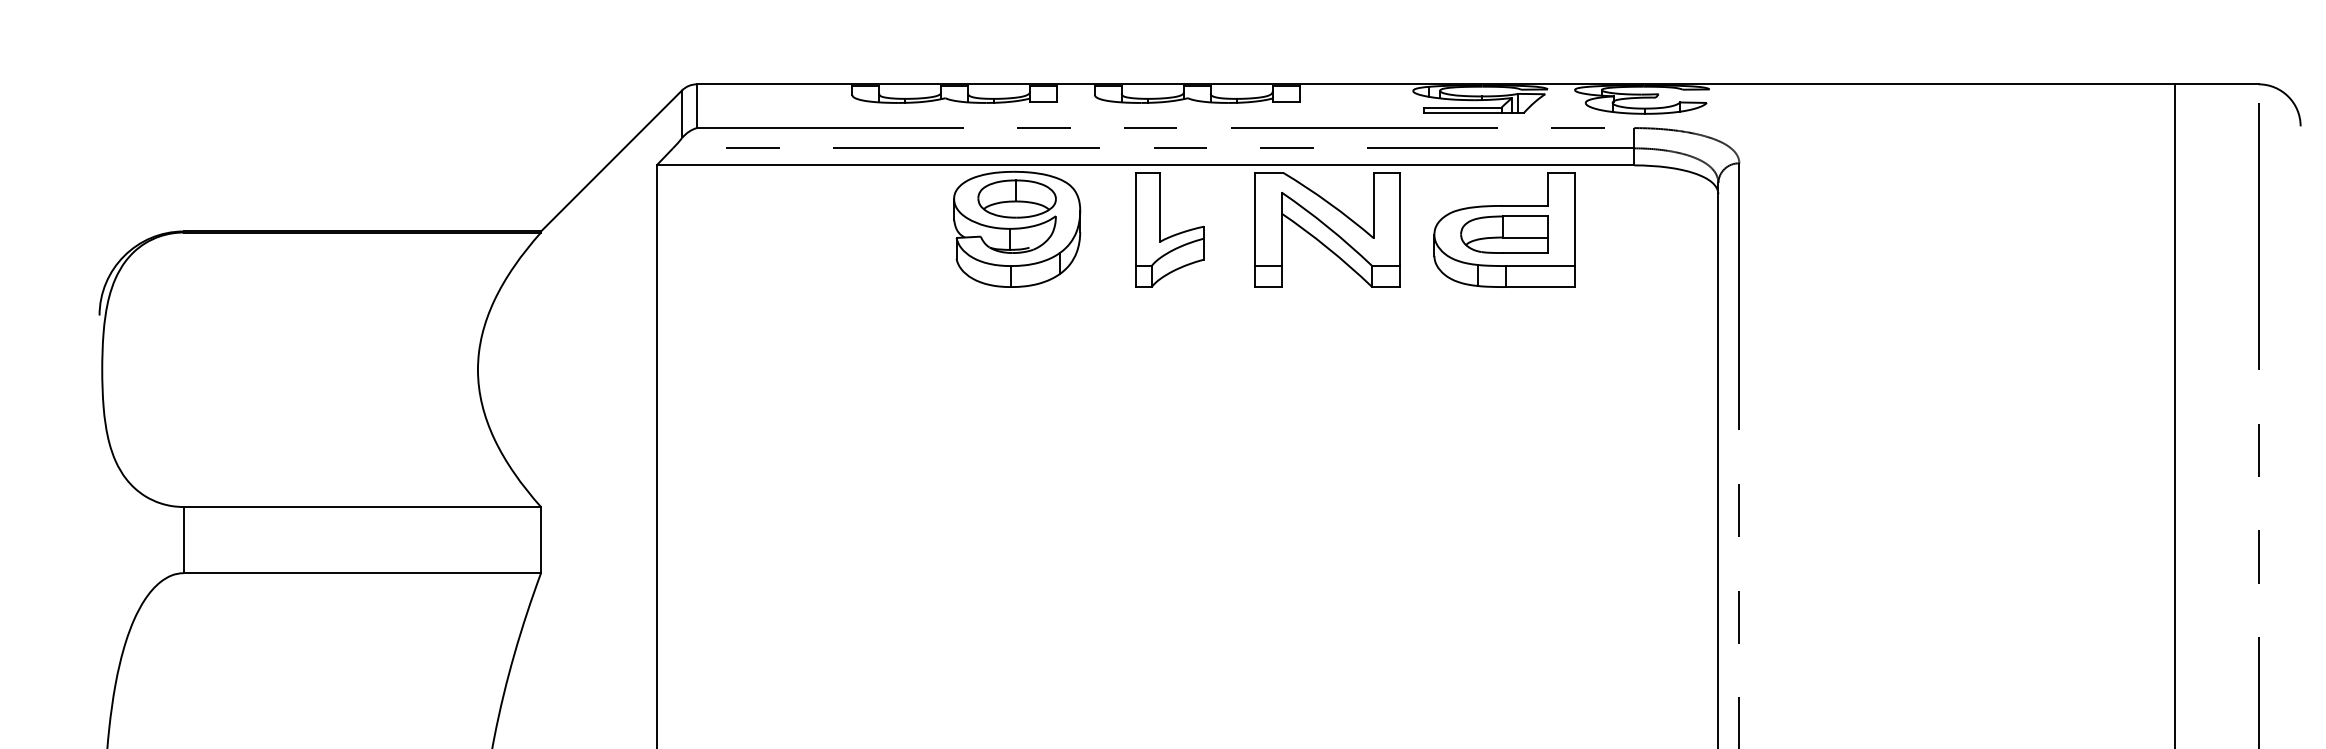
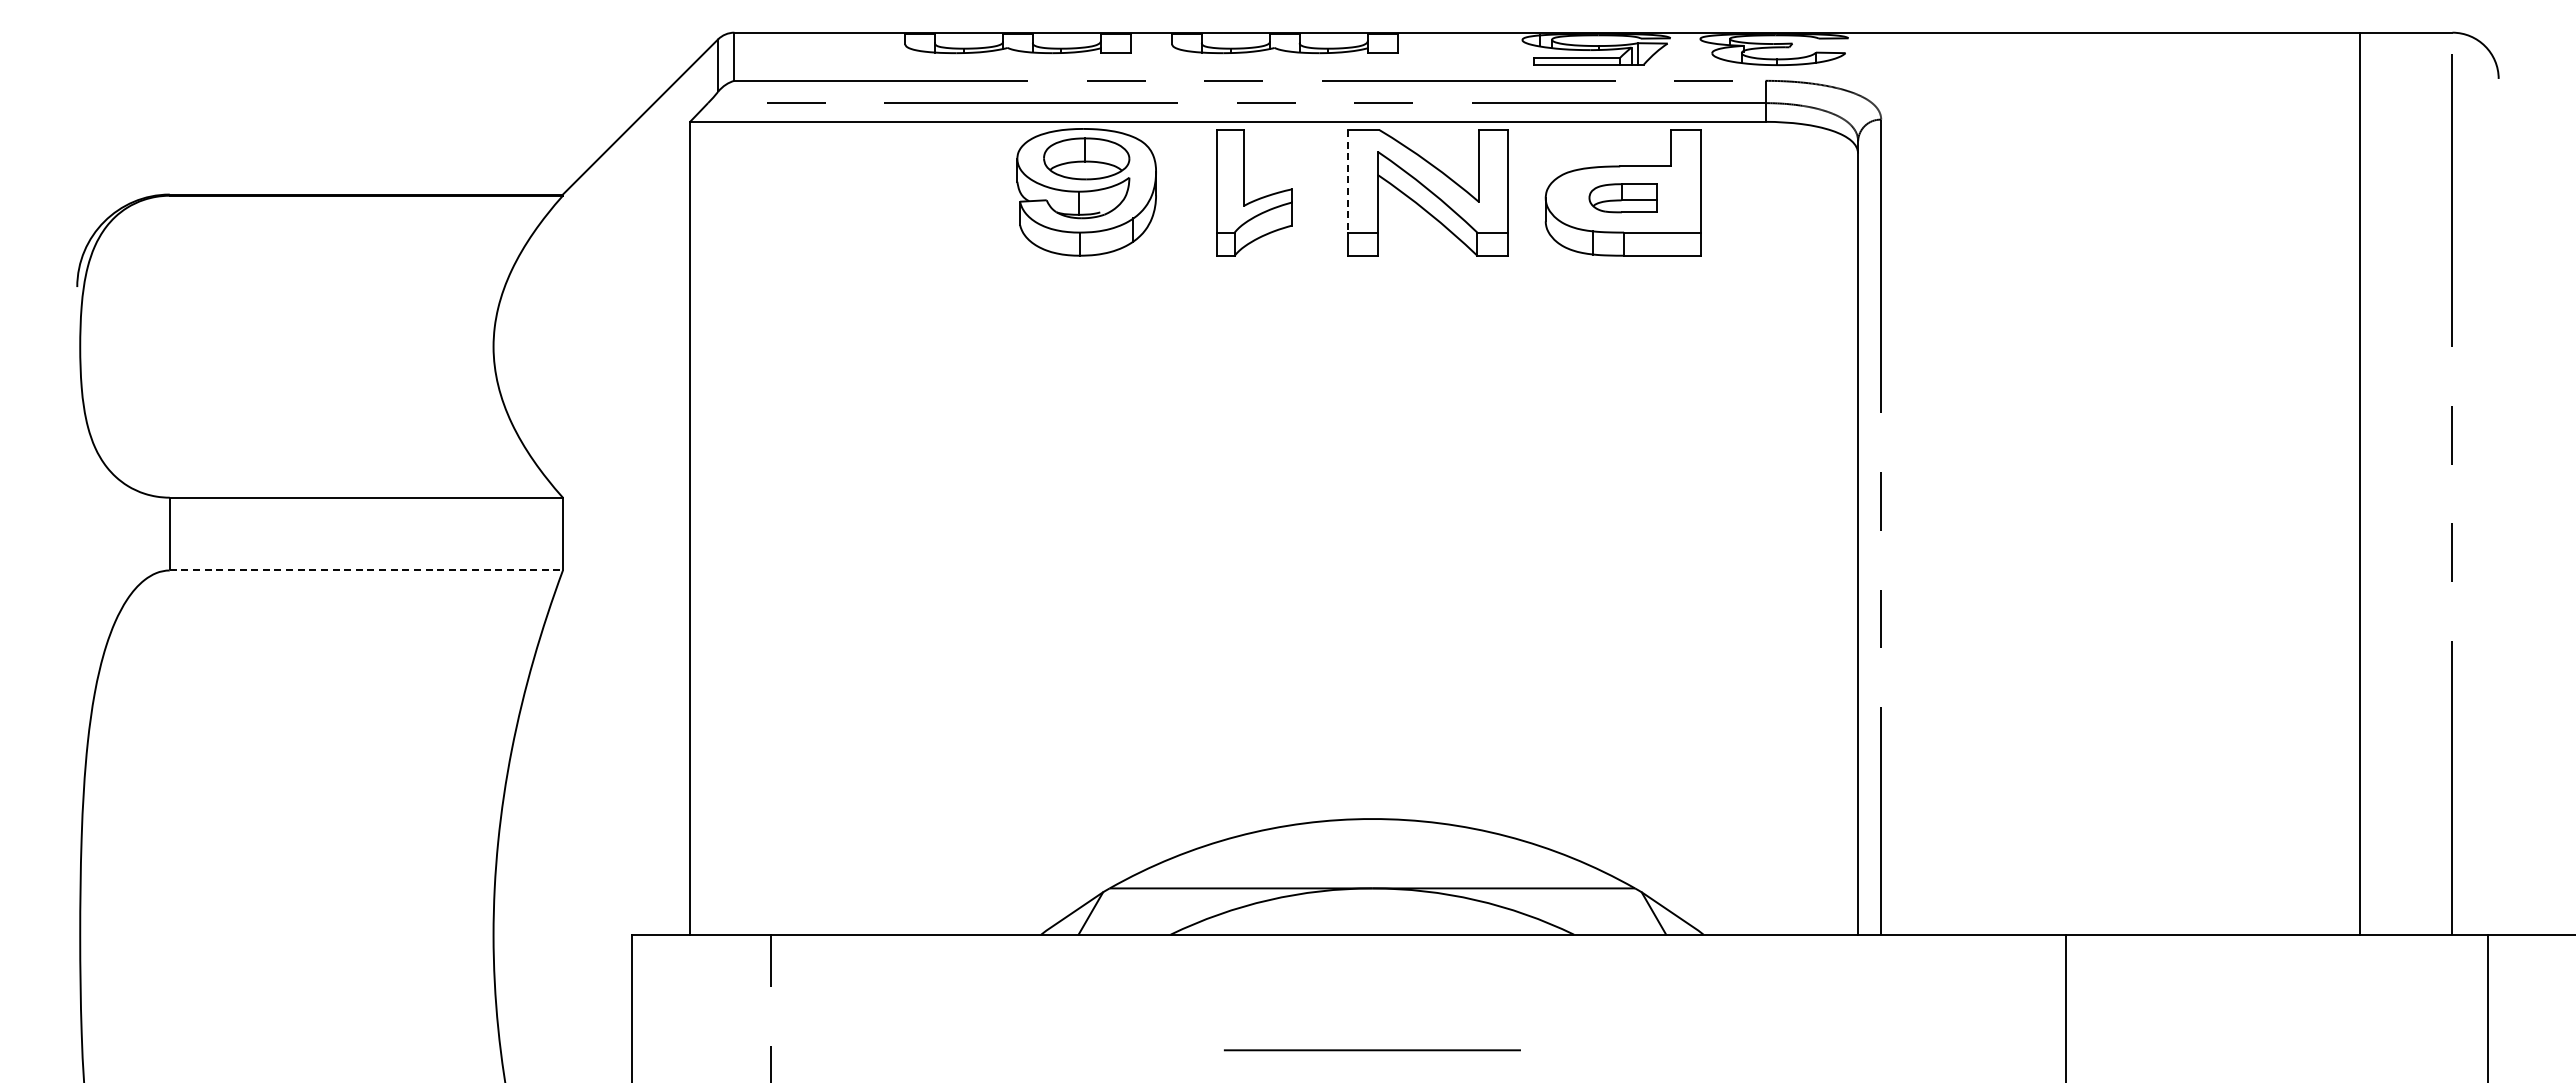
line: (1255, 219) -> (1348, 181), solid -> dashed
part: (1504, 235) -> (1622, 198), size x0.7
line: (362, 573) -> (366, 570), solid -> dashed

